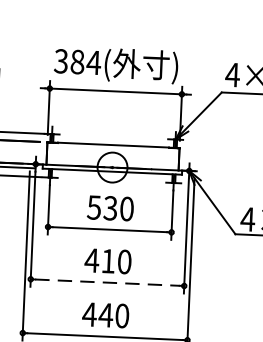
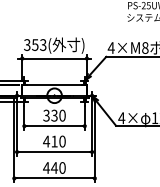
text: (86, 61) -> (39, 44), 384( -> 353(
text: (94, 205) -> (46, 114), 530 -> 330
line: (109, 283) -> (55, 152), dashed -> solid

